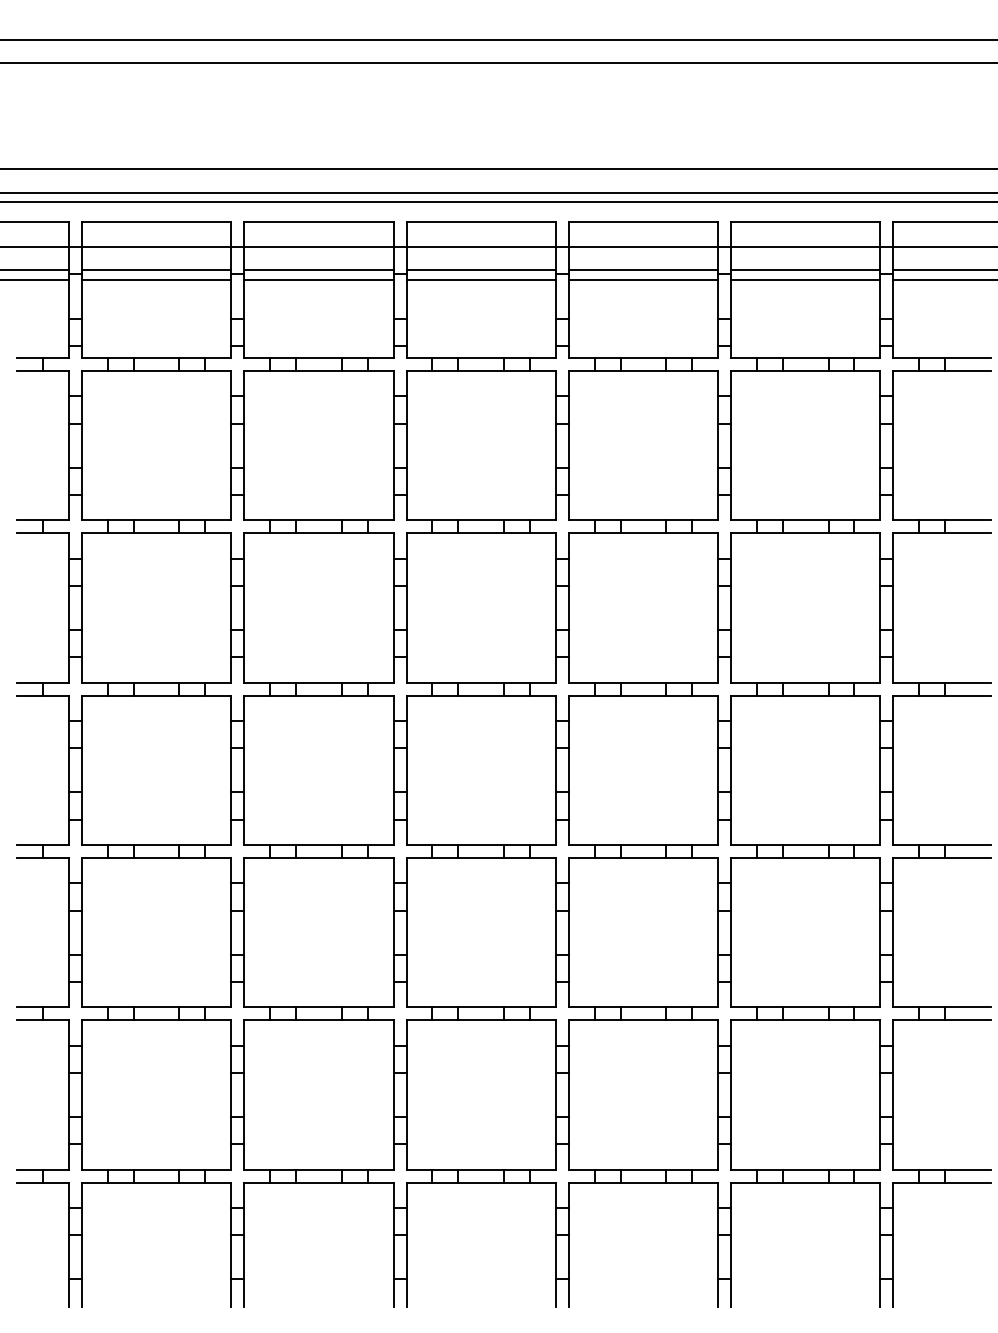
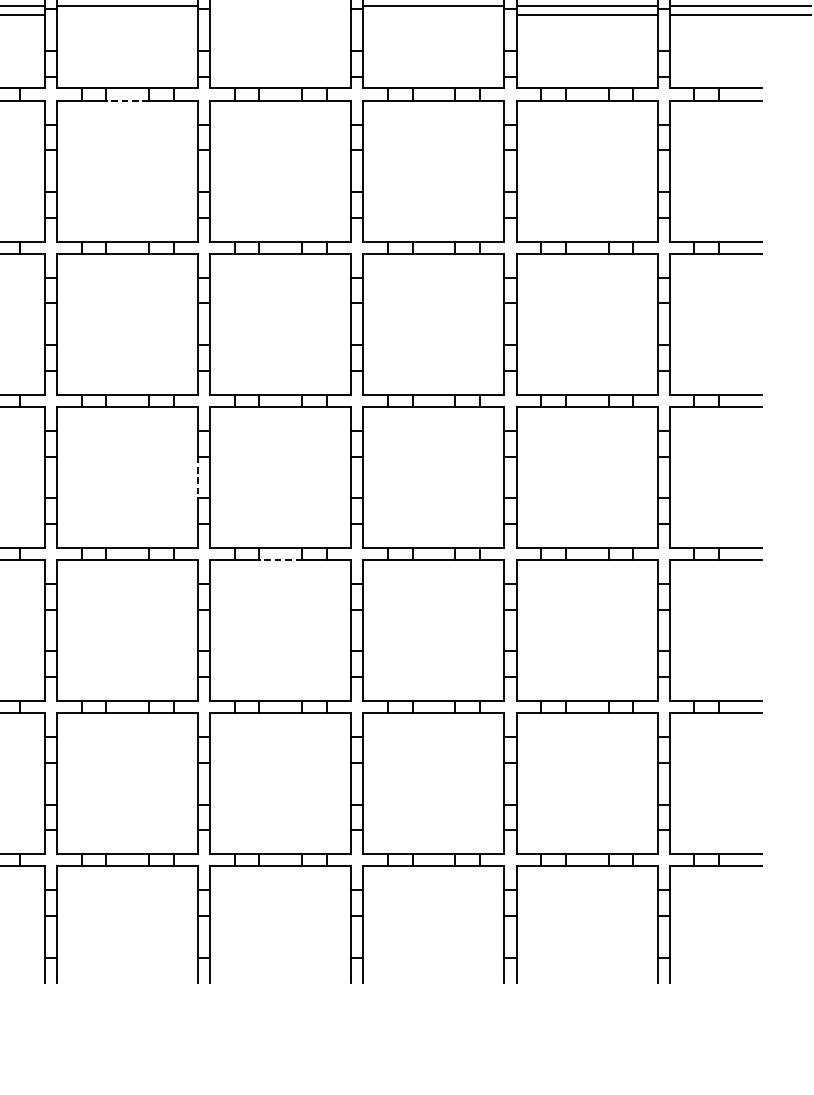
line: (480, 270) -> (280, 5), removed
line: (318, 280) -> (127, 15), removed
line: (480, 280) -> (280, 15), removed
line: (643, 280) -> (433, 15), removed
line: (318, 371) -> (127, 100), solid -> dashed
line: (393, 770) -> (198, 477), solid -> dashed
line: (481, 858) -> (281, 560), solid -> dashed

